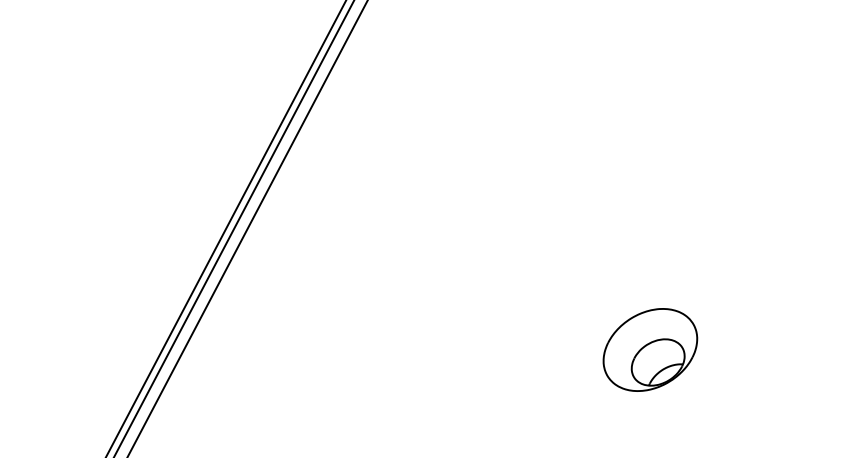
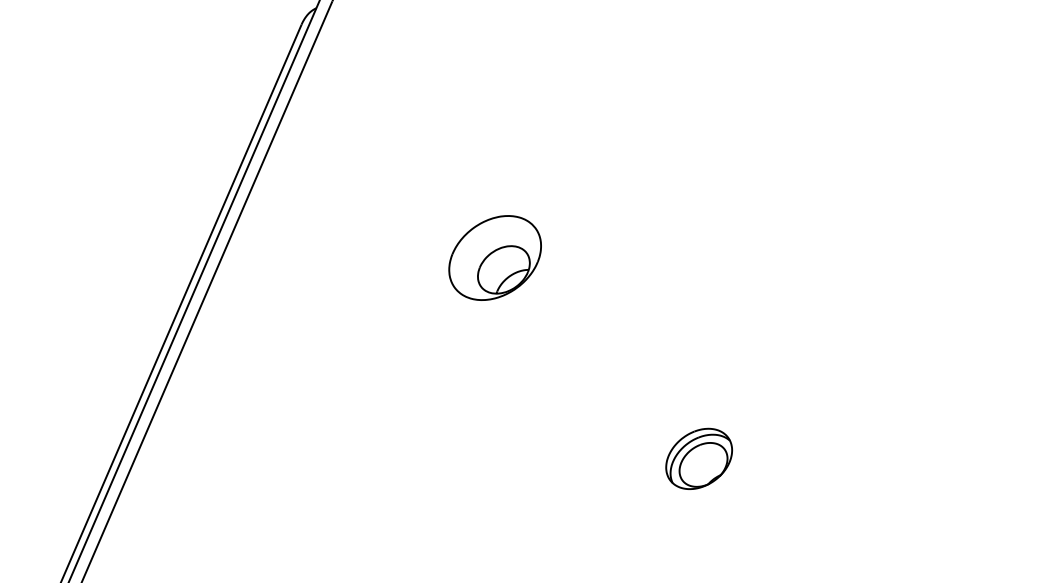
part: (649, 349) -> (494, 257), moved
part: (742, 399) -> (698, 458), added

